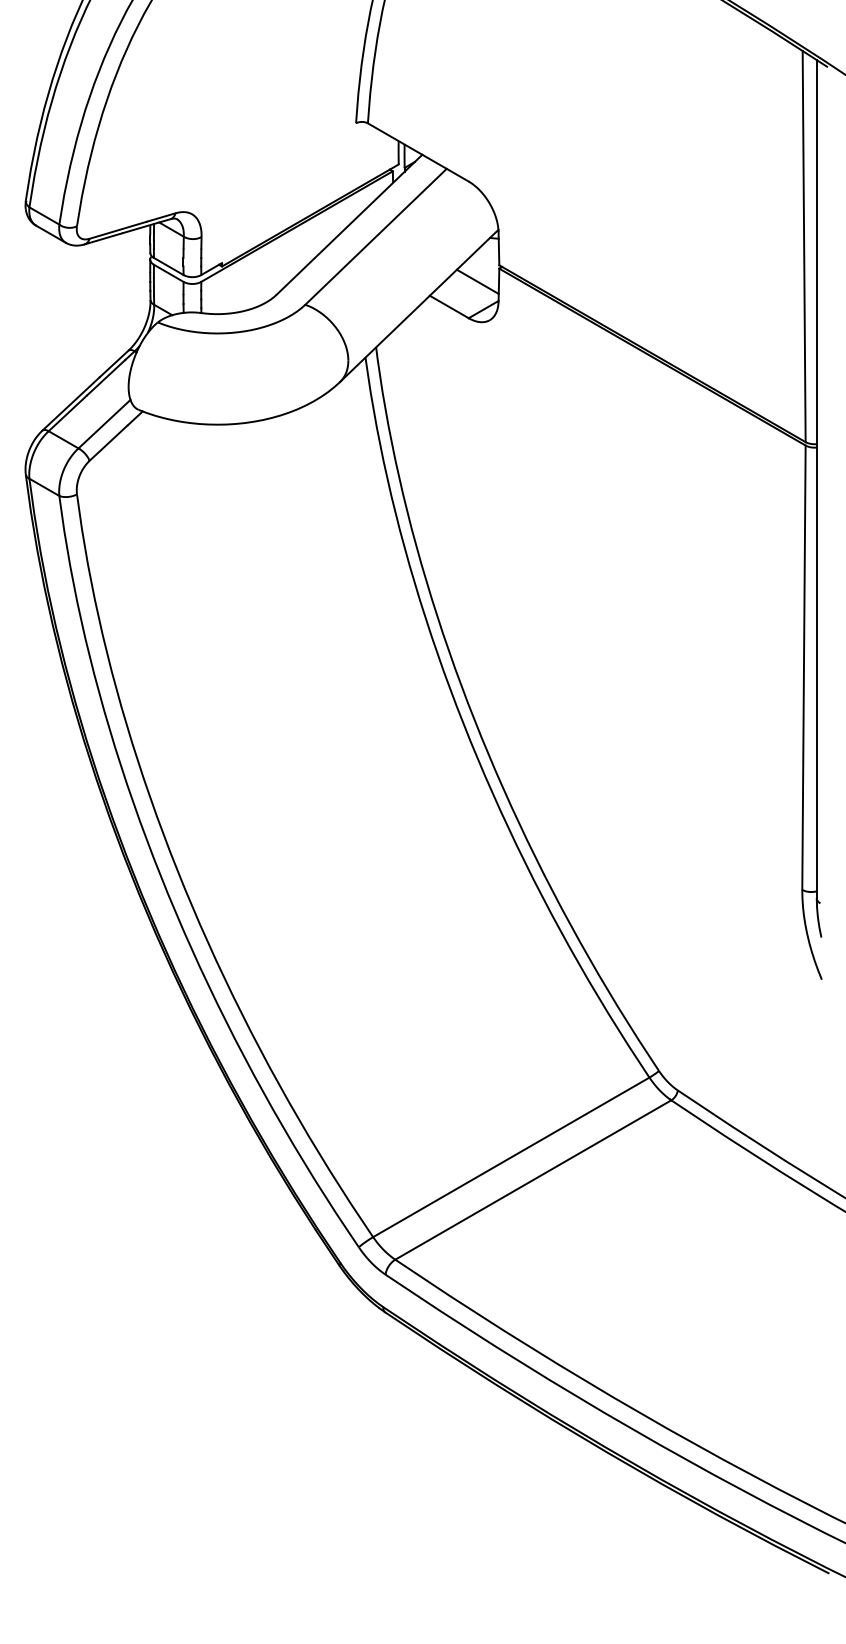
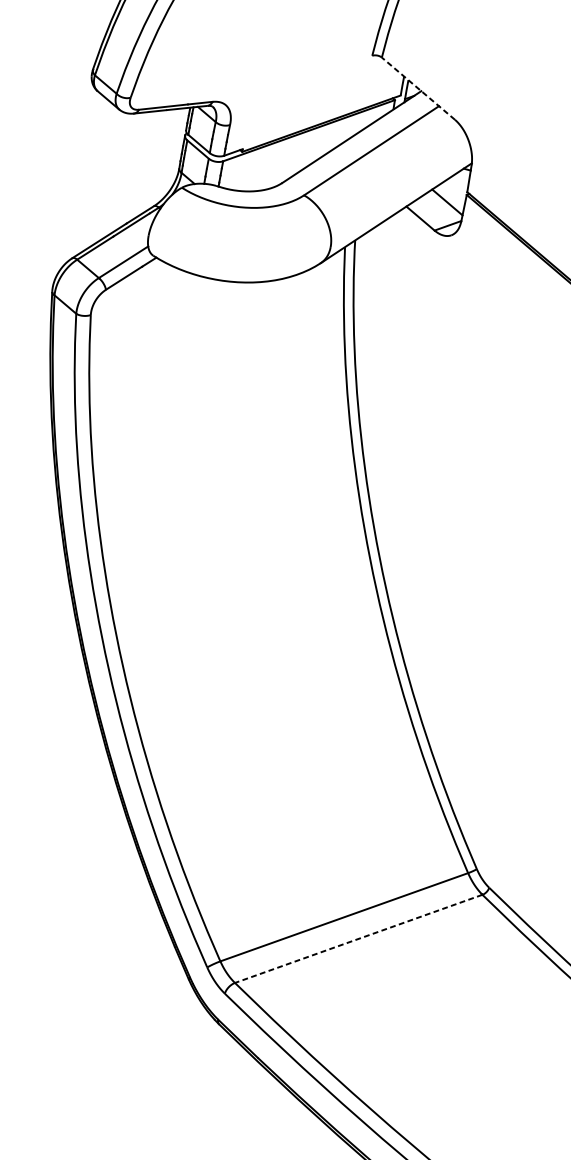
line: (417, 152) -> (417, 88), solid -> dashed
line: (532, 1180) -> (358, 939), solid -> dashed

